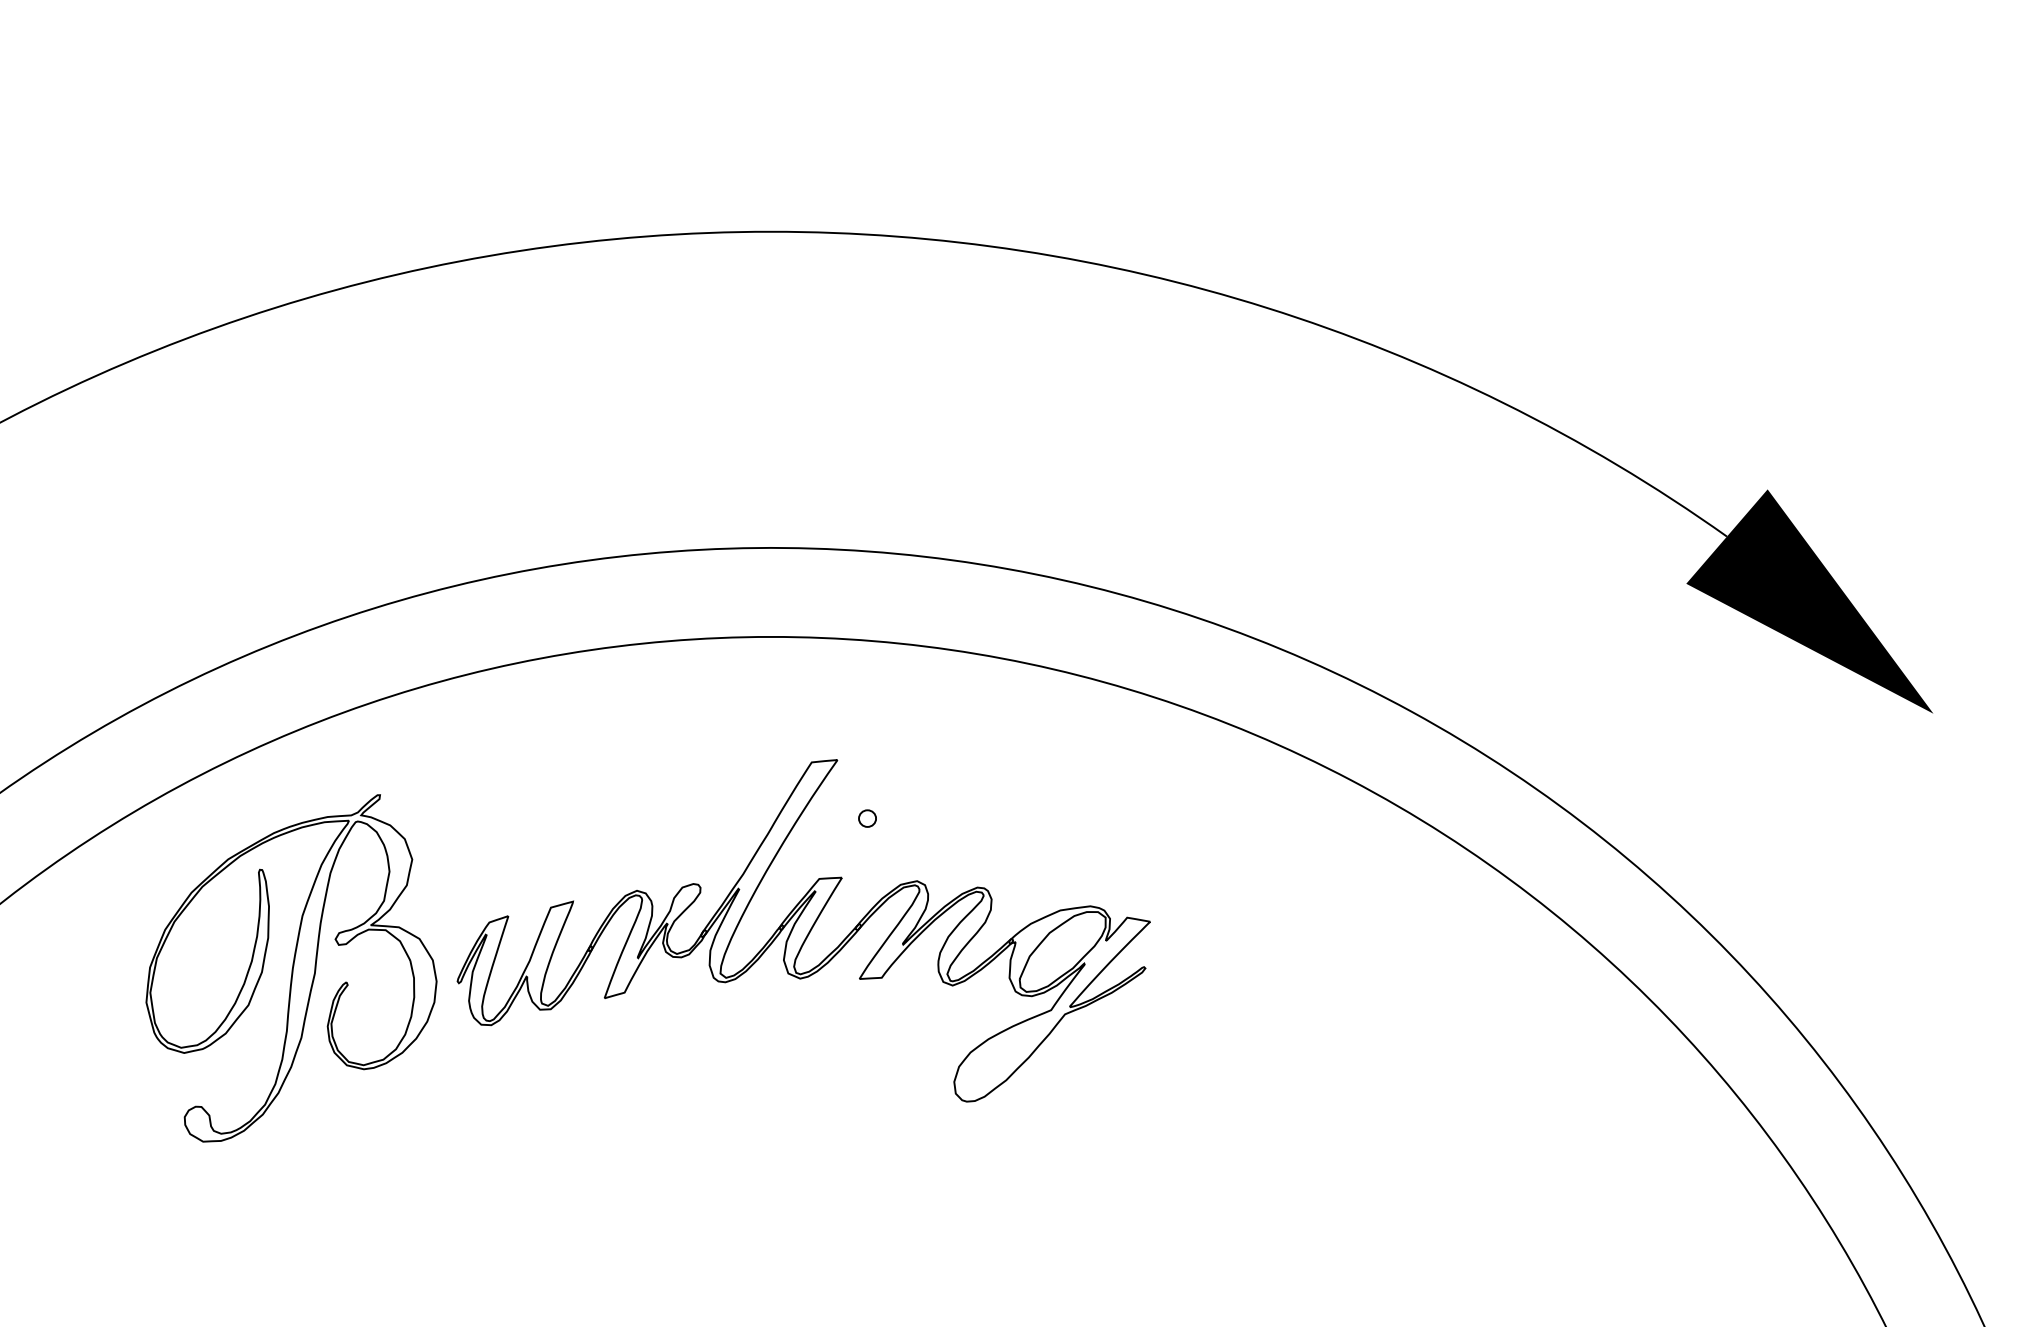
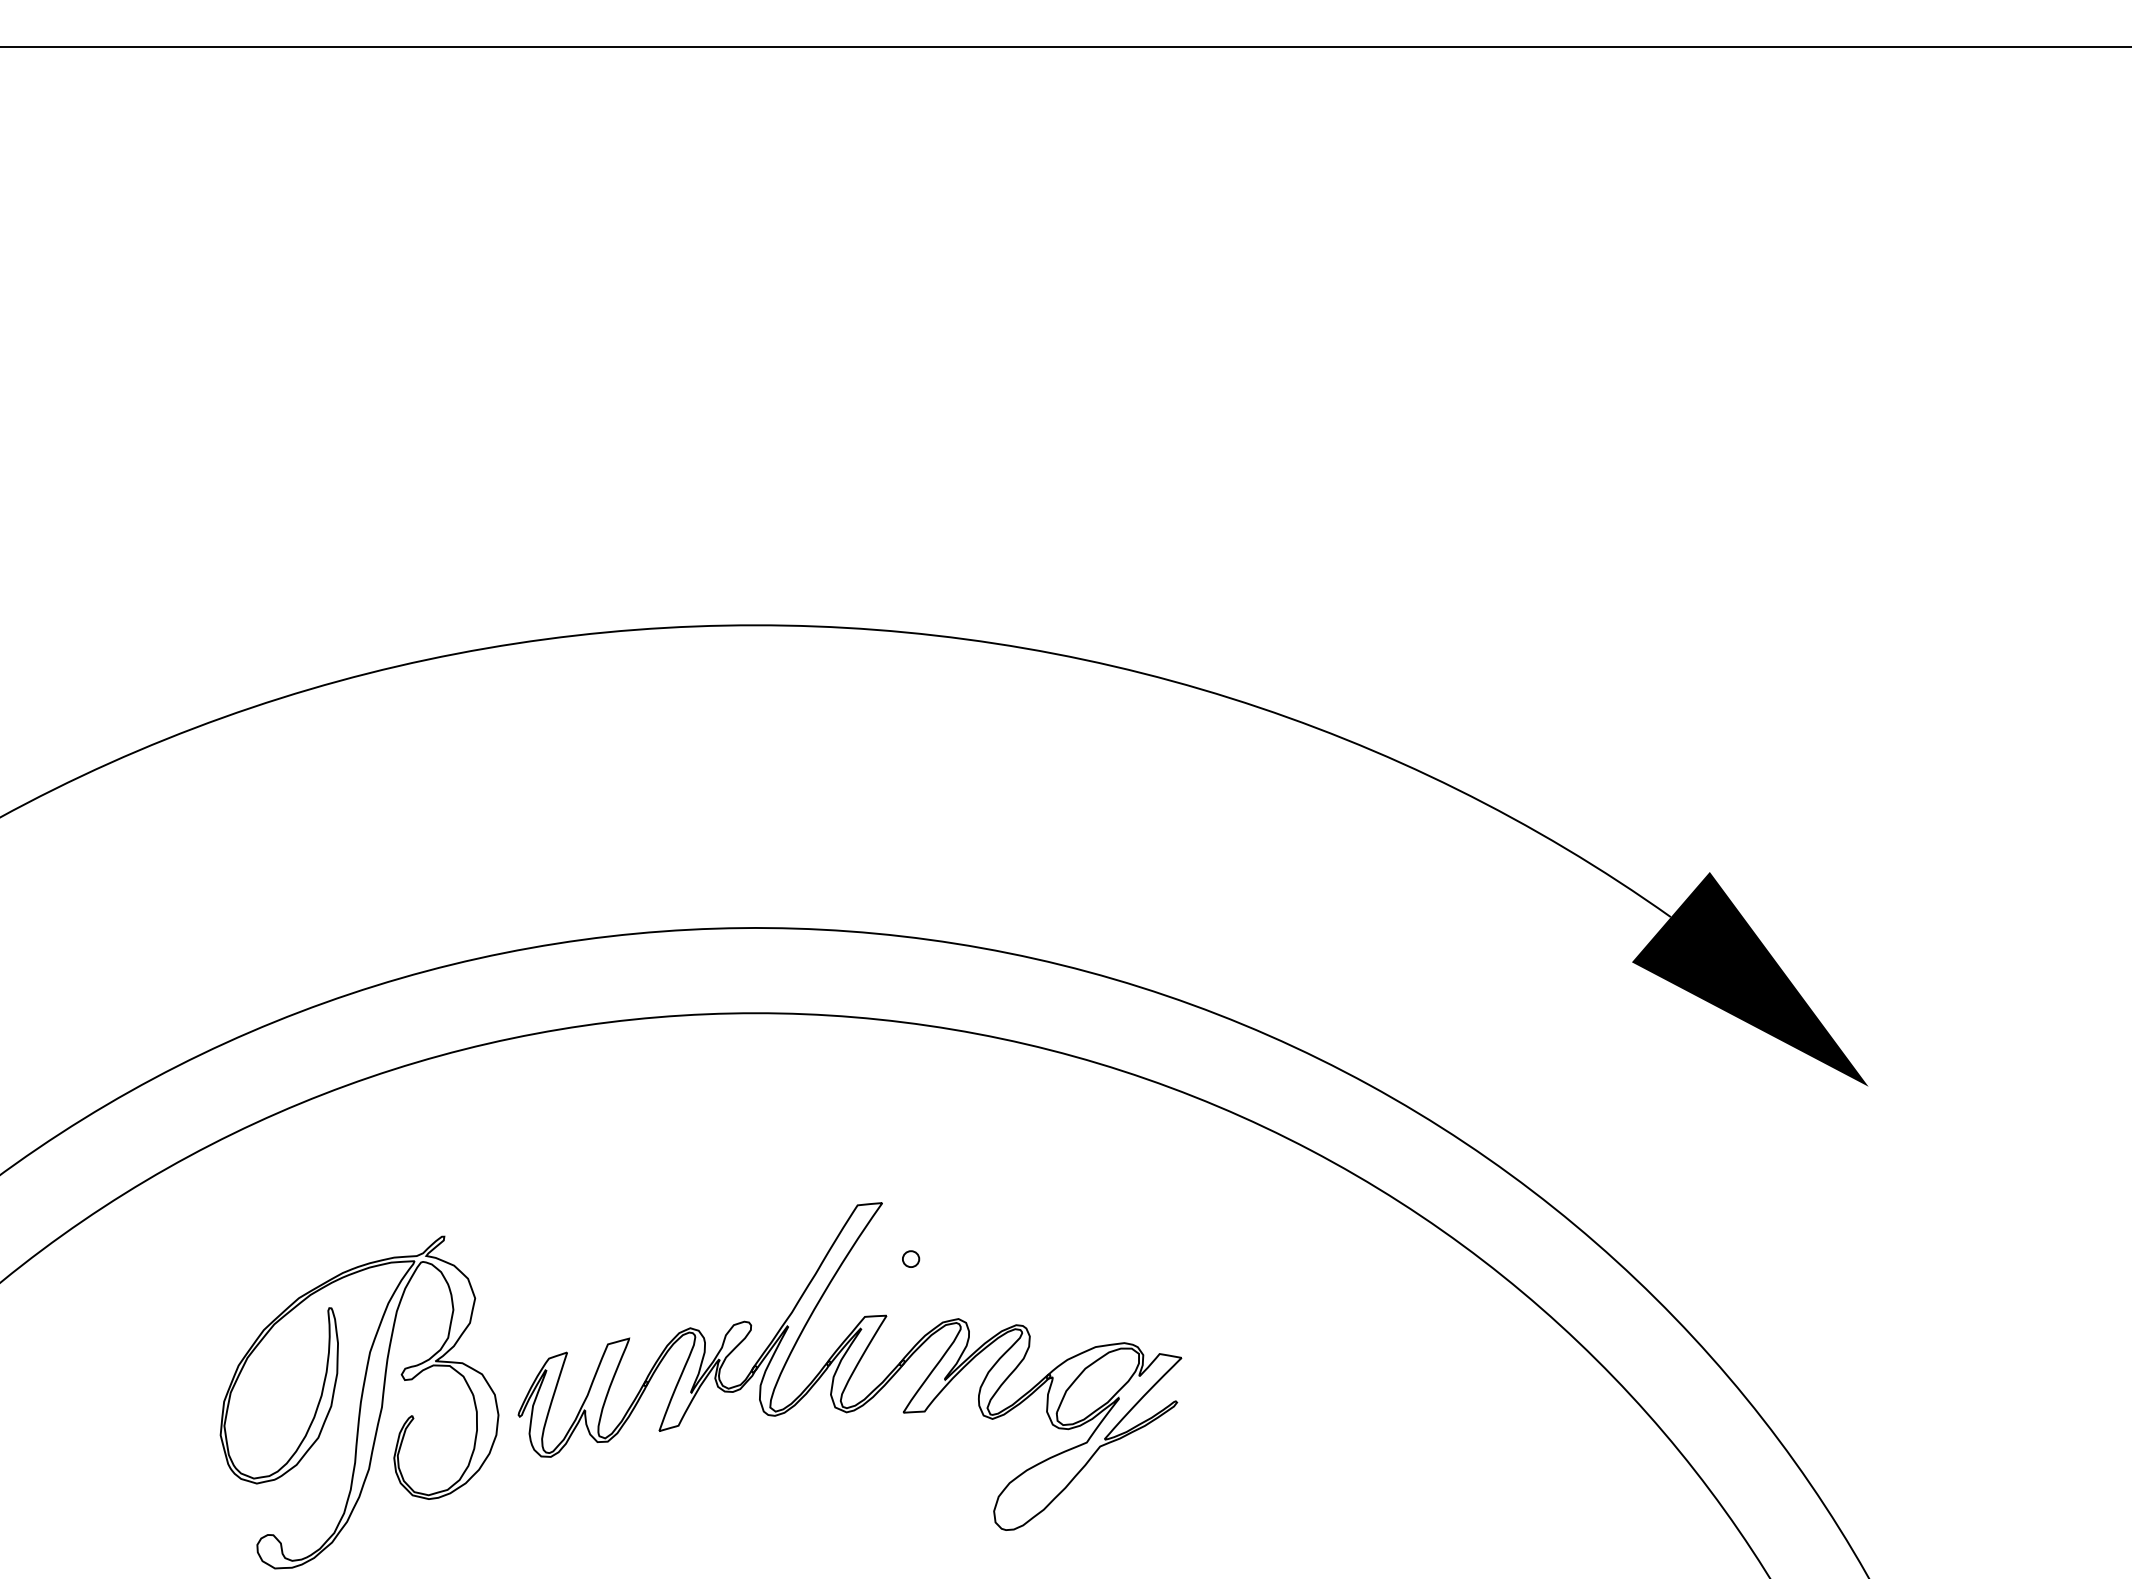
part: (647, 950) -> (700, 1385), moved

